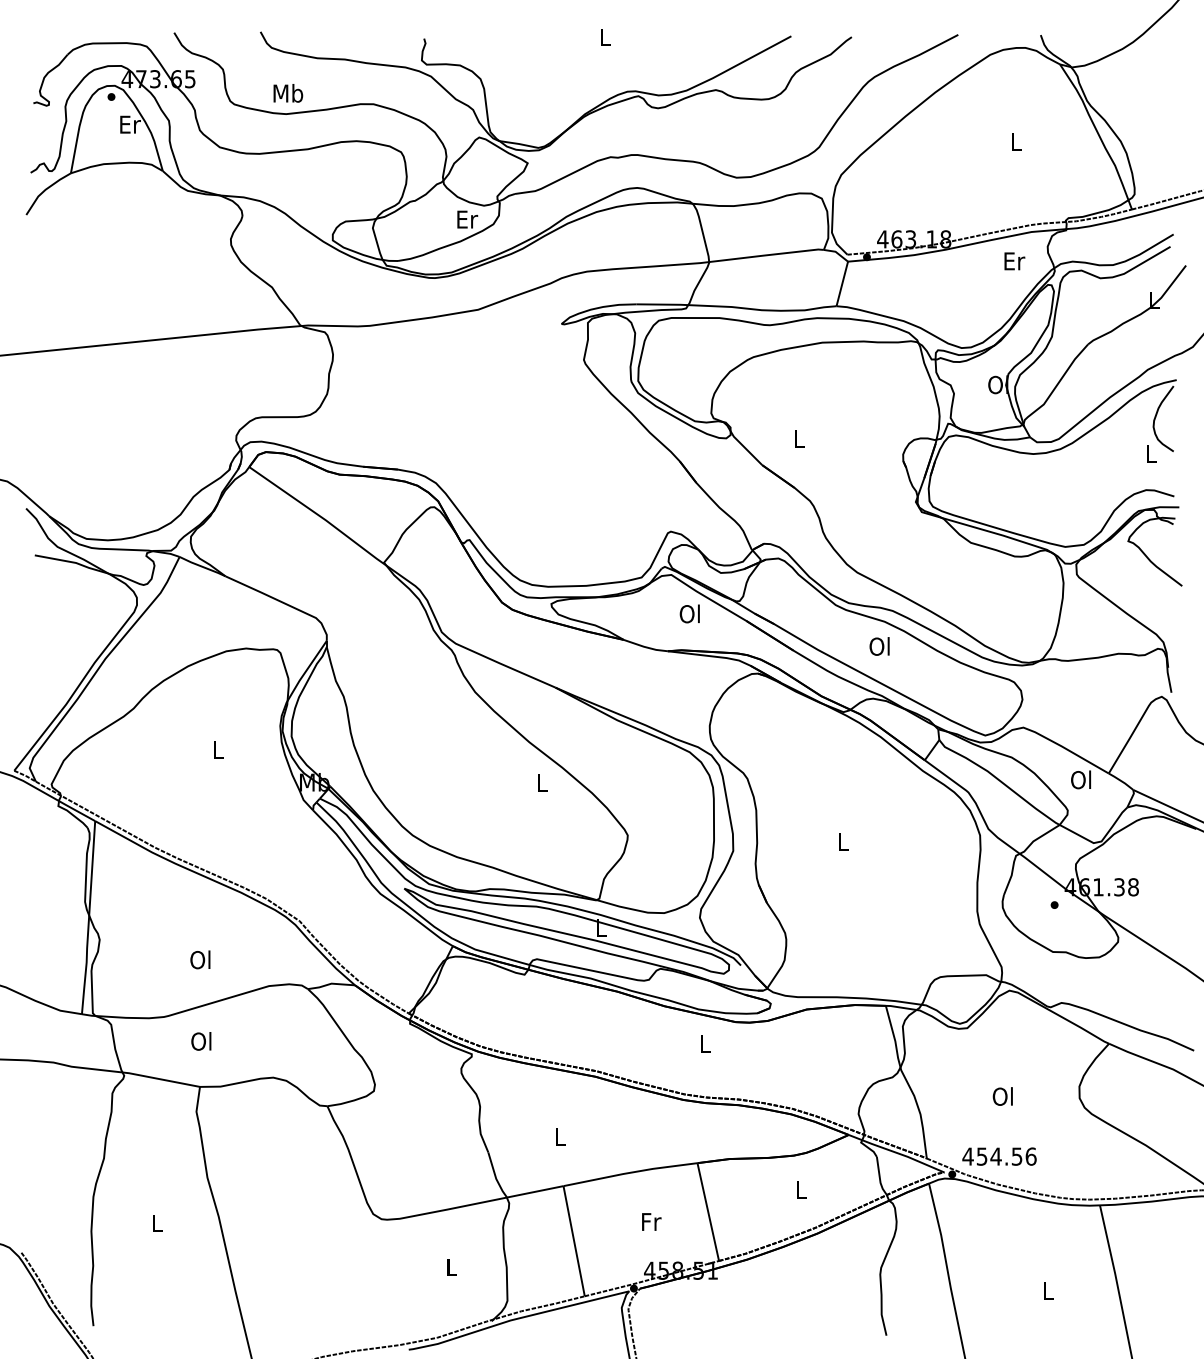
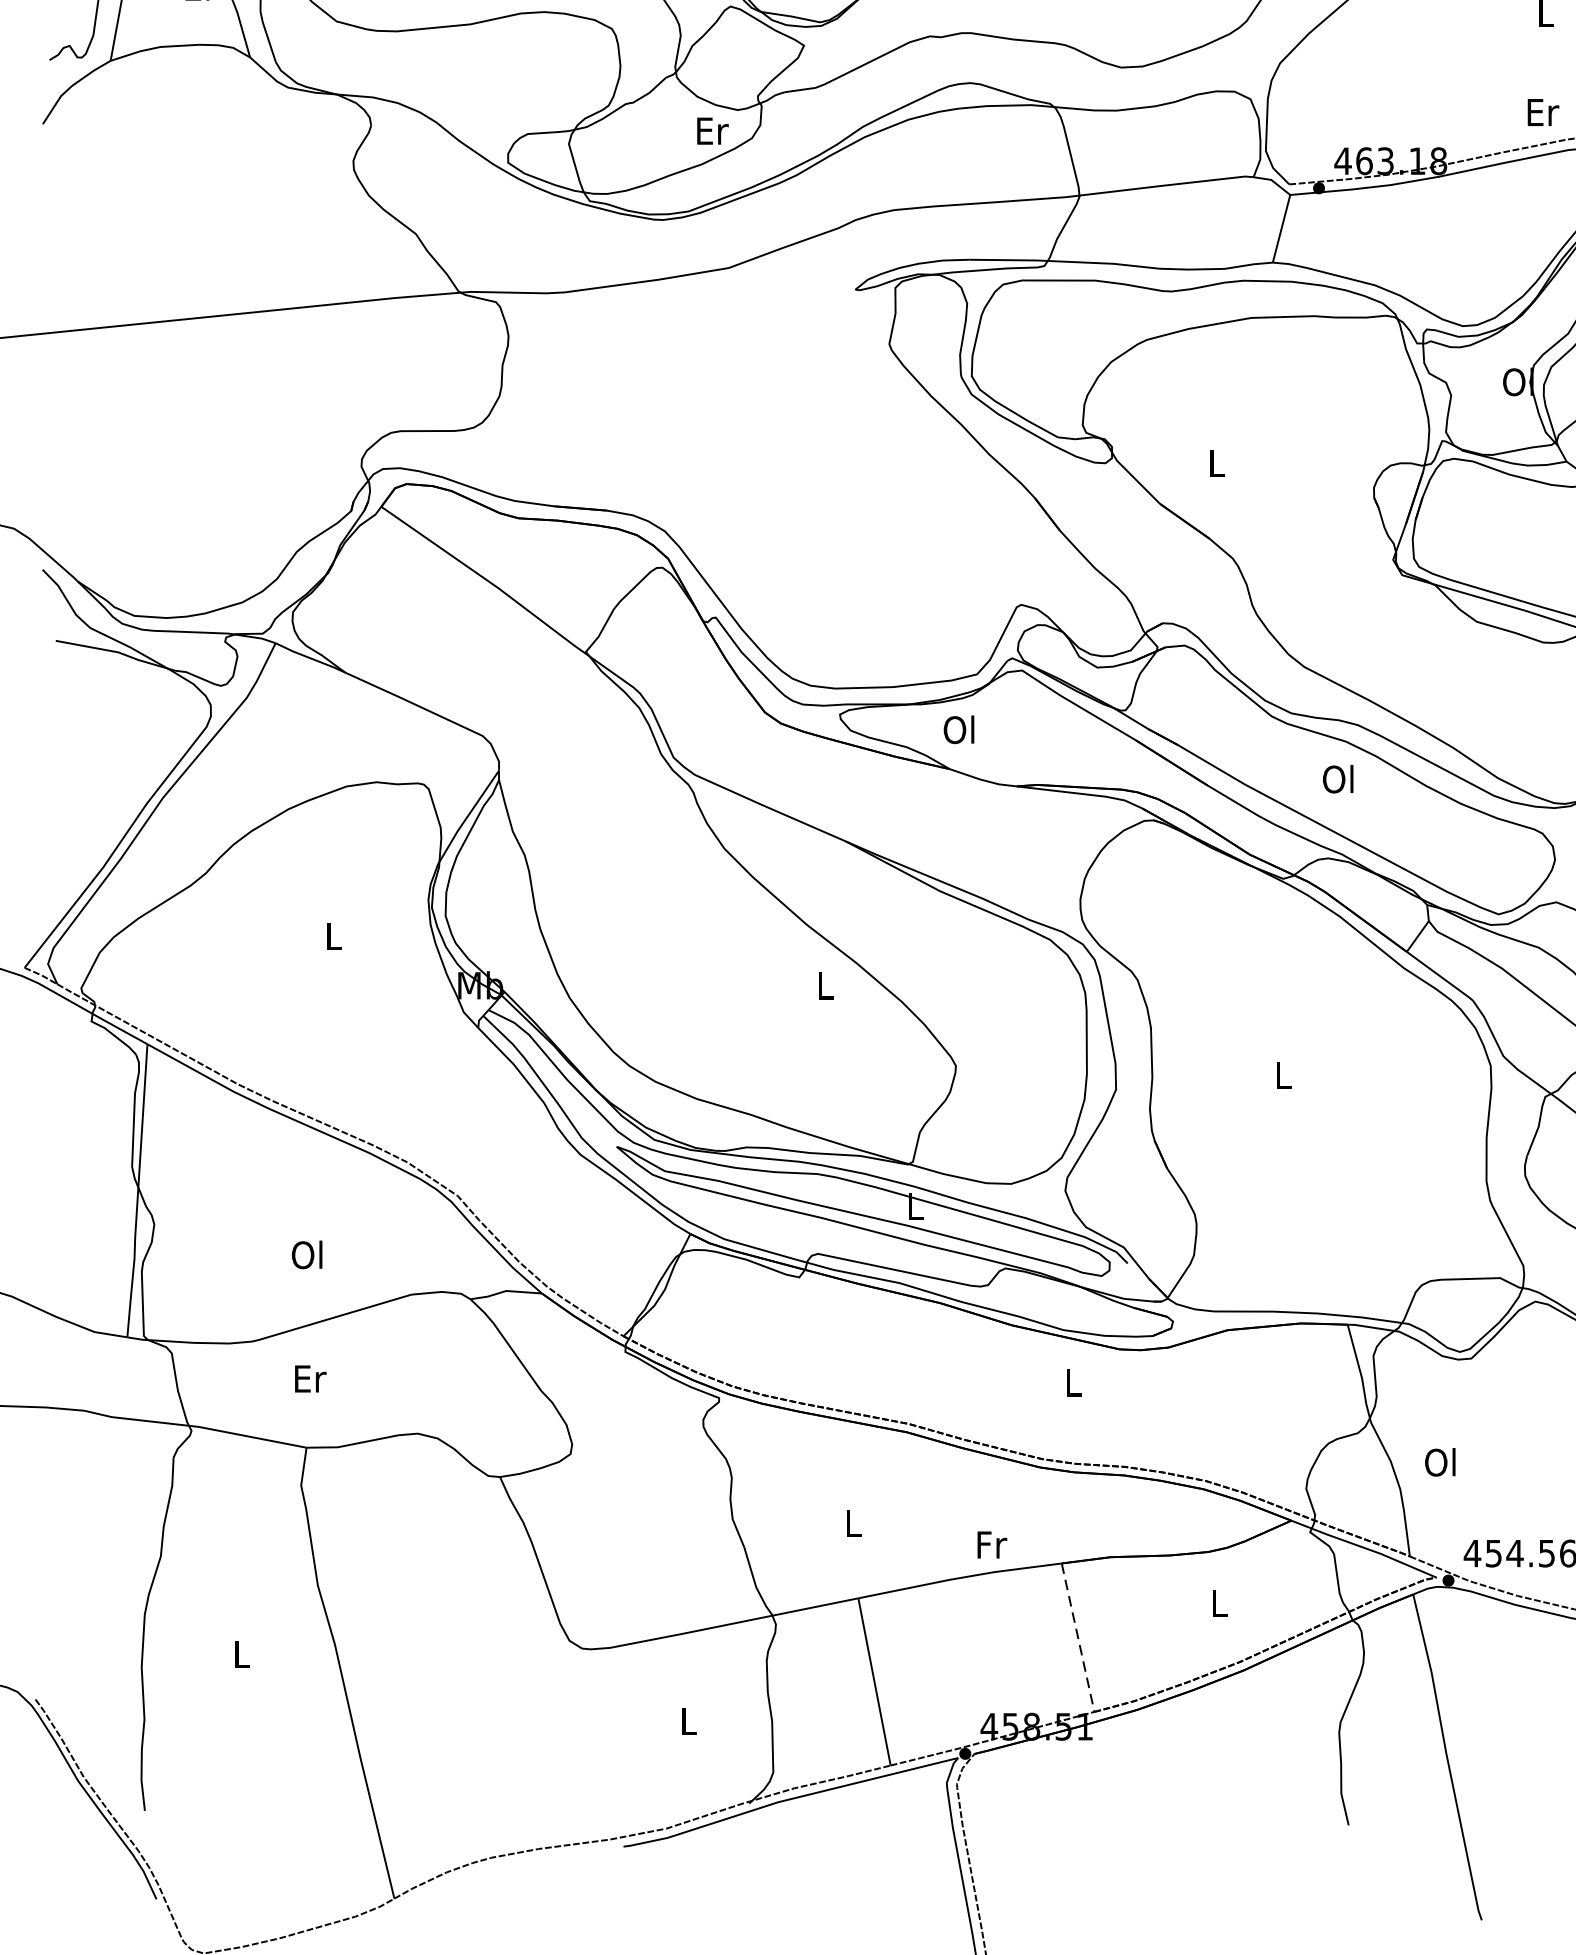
text: (1014, 261) -> (1542, 112), moved
text: (689, 613) -> (958, 729), moved
text: (202, 1041) -> (310, 1378), Ol -> Er
text: (1002, 1096) -> (1439, 1462), moved
line: (708, 1212) -> (1078, 1638), solid -> dashed
text: (651, 1221) -> (991, 1544), moved

